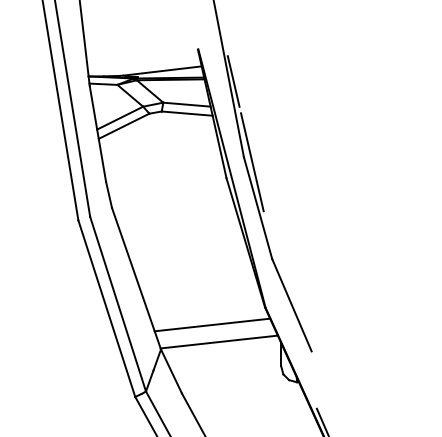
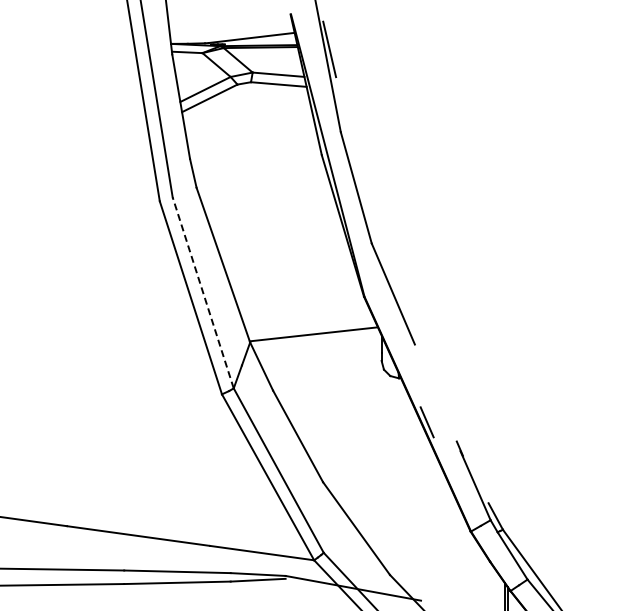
line: (251, 162) -> (349, 137), removed
line: (118, 303) -> (203, 292), solid -> dashed
line: (212, 324) -> (306, 315), removed

